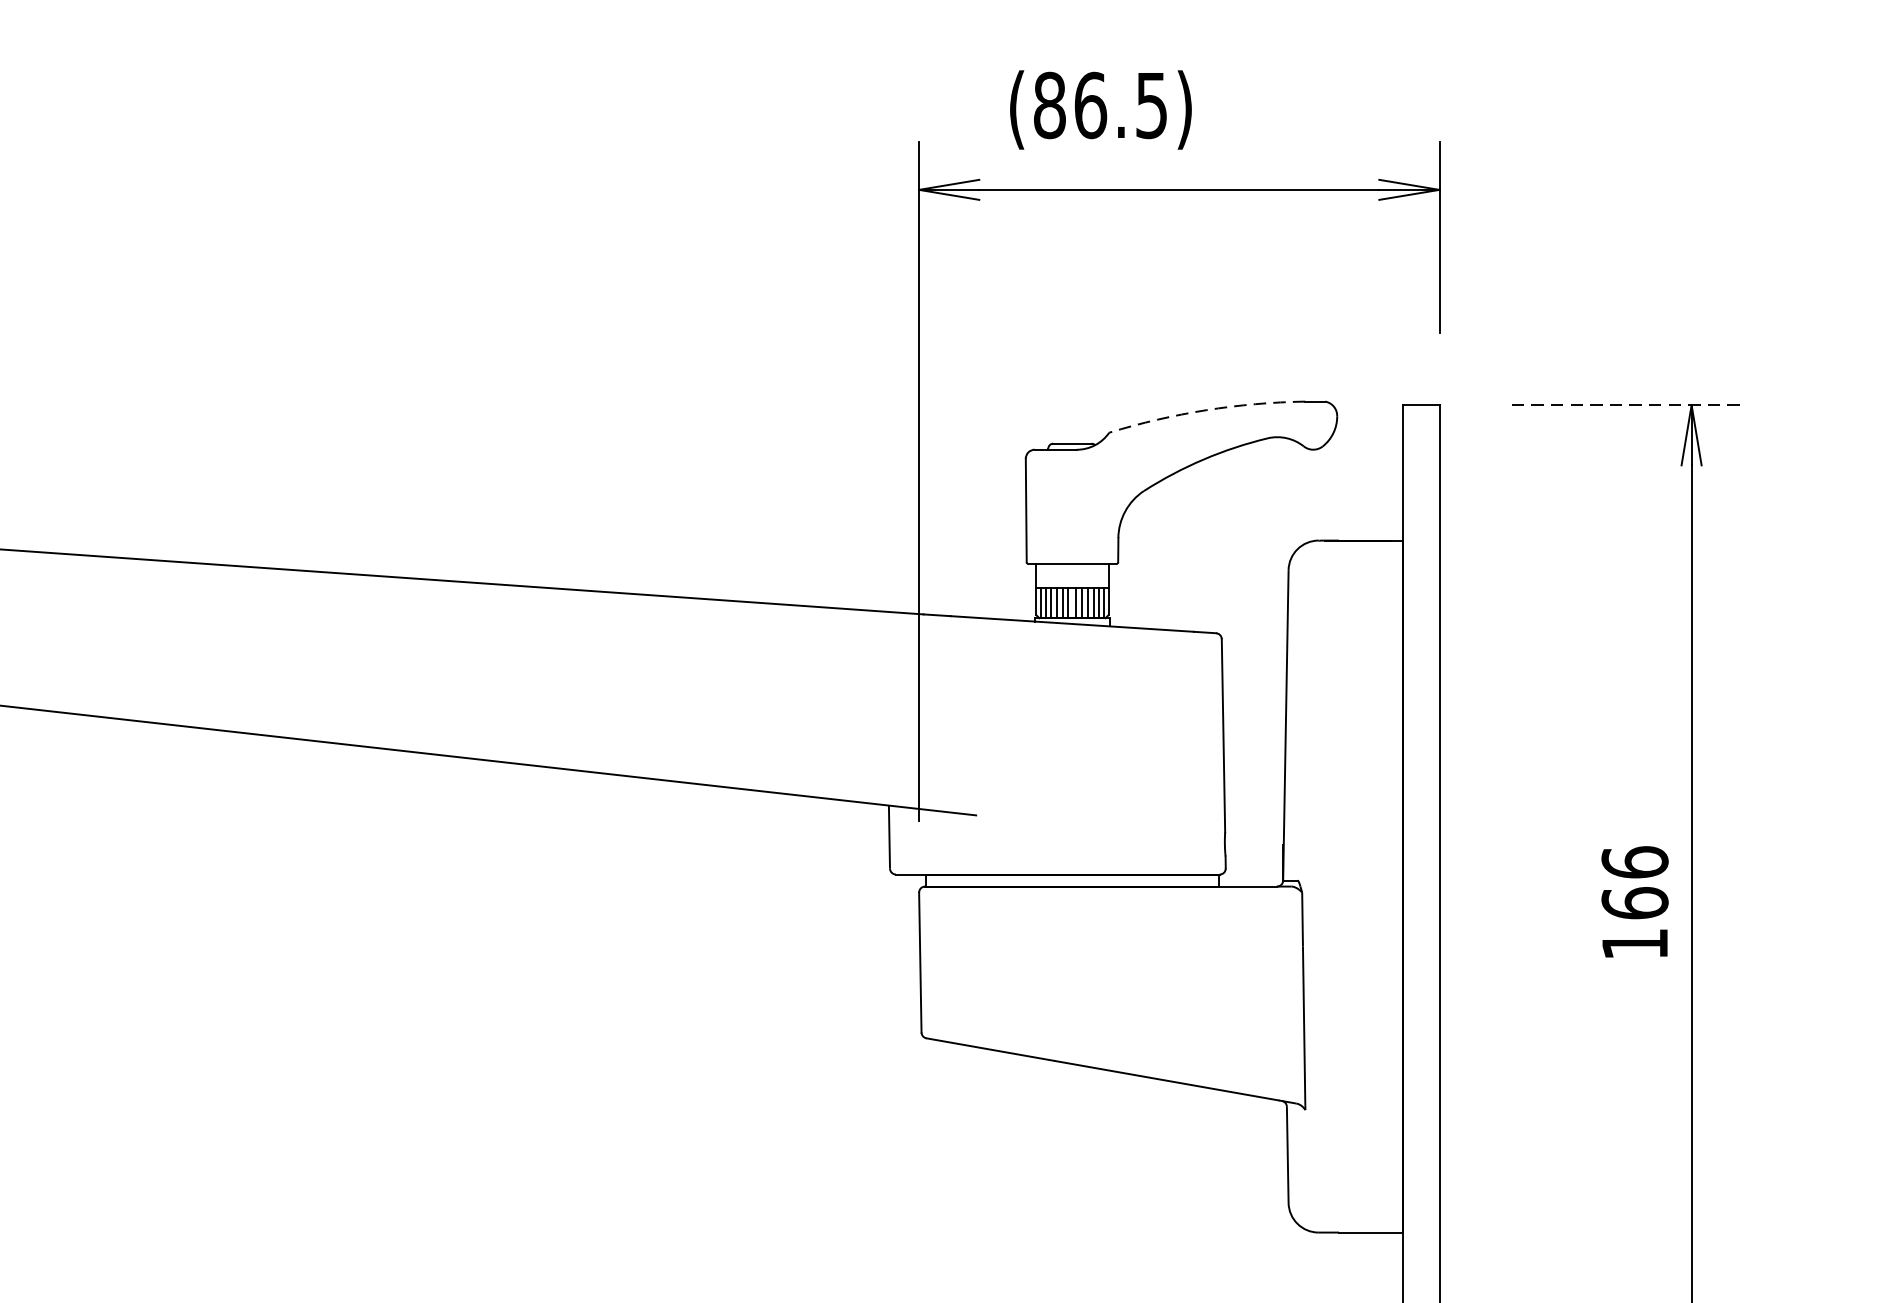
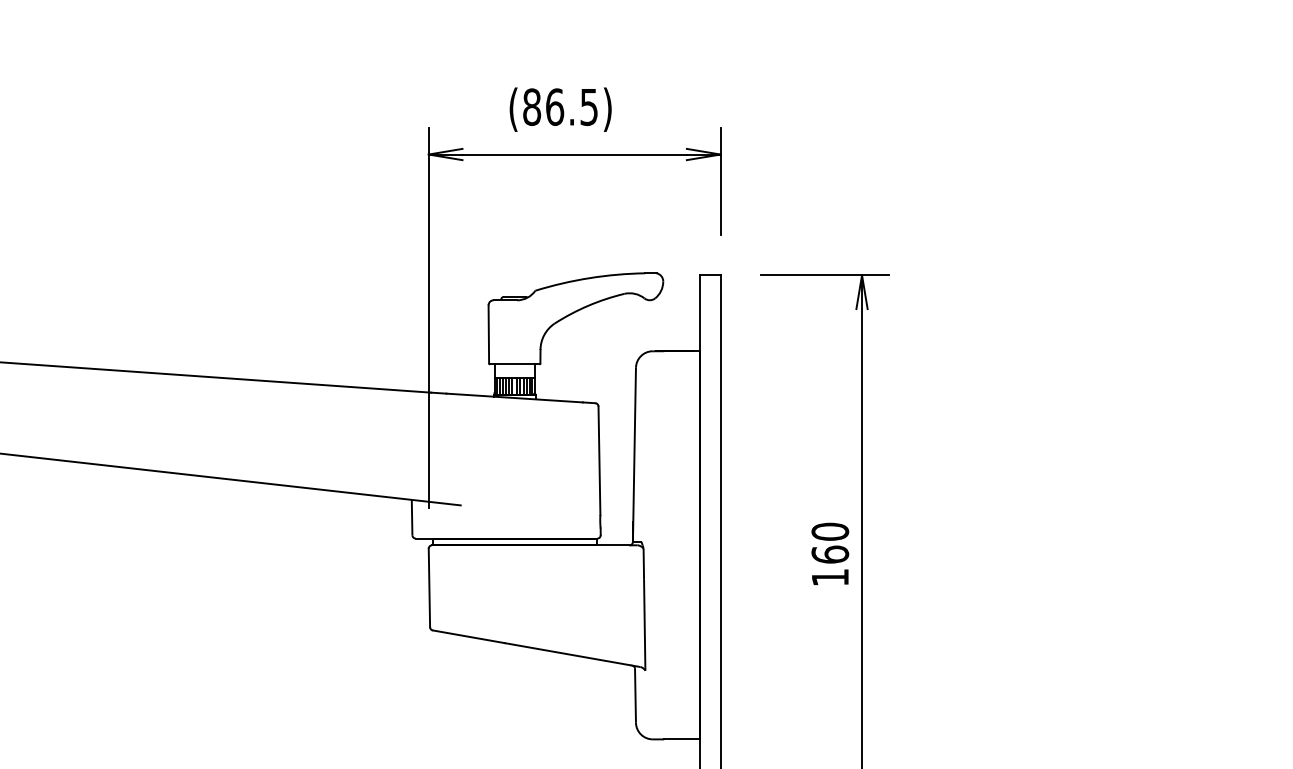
text: (1100, 109) -> (560, 109), moved
line: (1626, 405) -> (825, 275), dashed -> solid
arc: (1205, 410) -> (589, 278), dashed -> solid
text: (1633, 861) -> (829, 531), 166 -> 160

